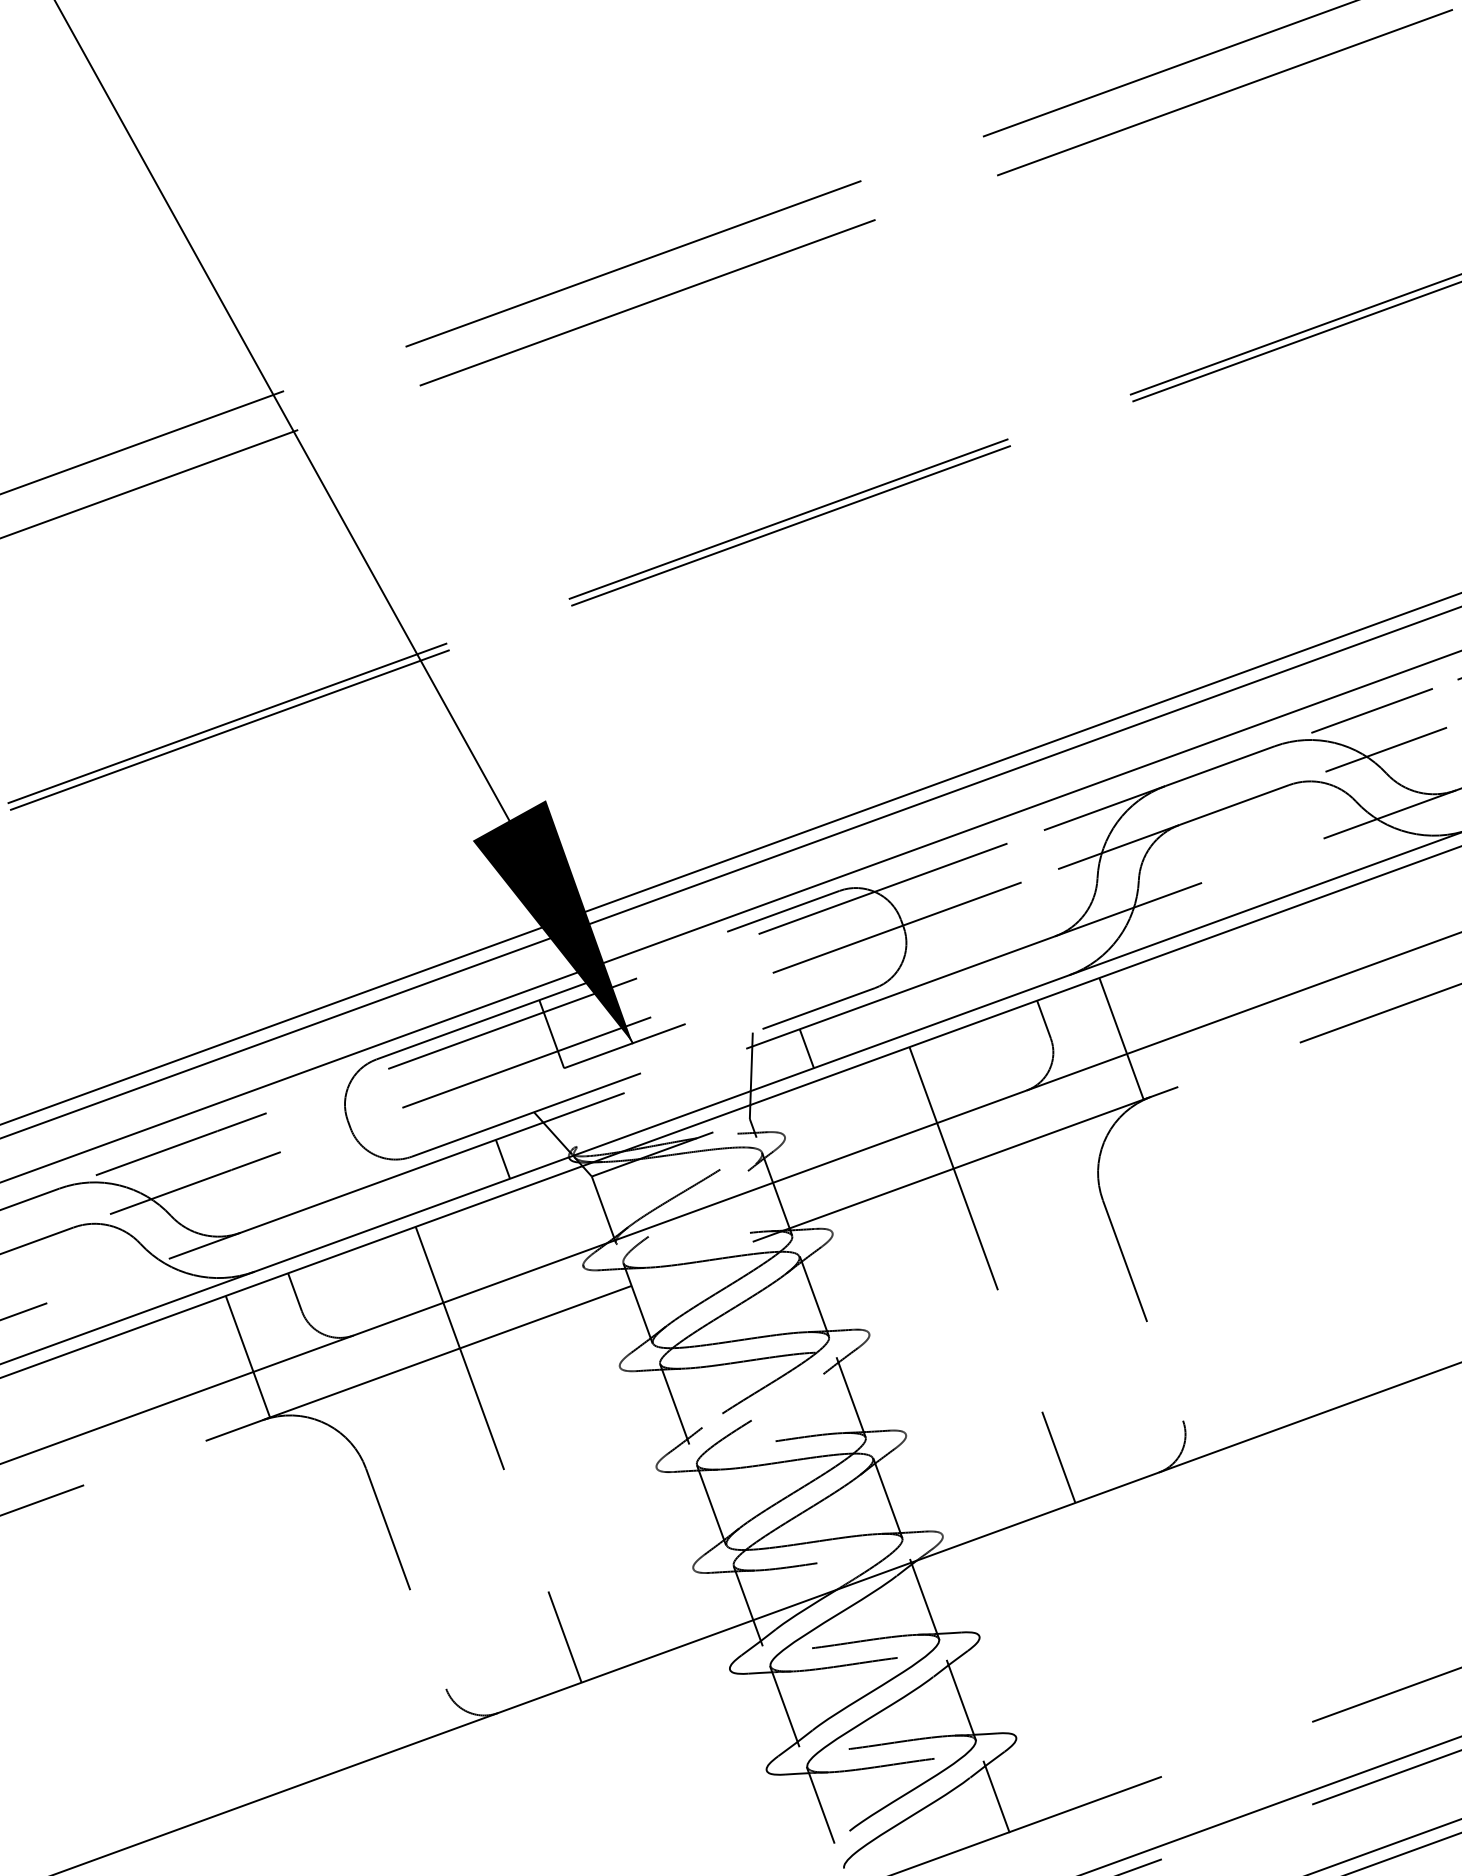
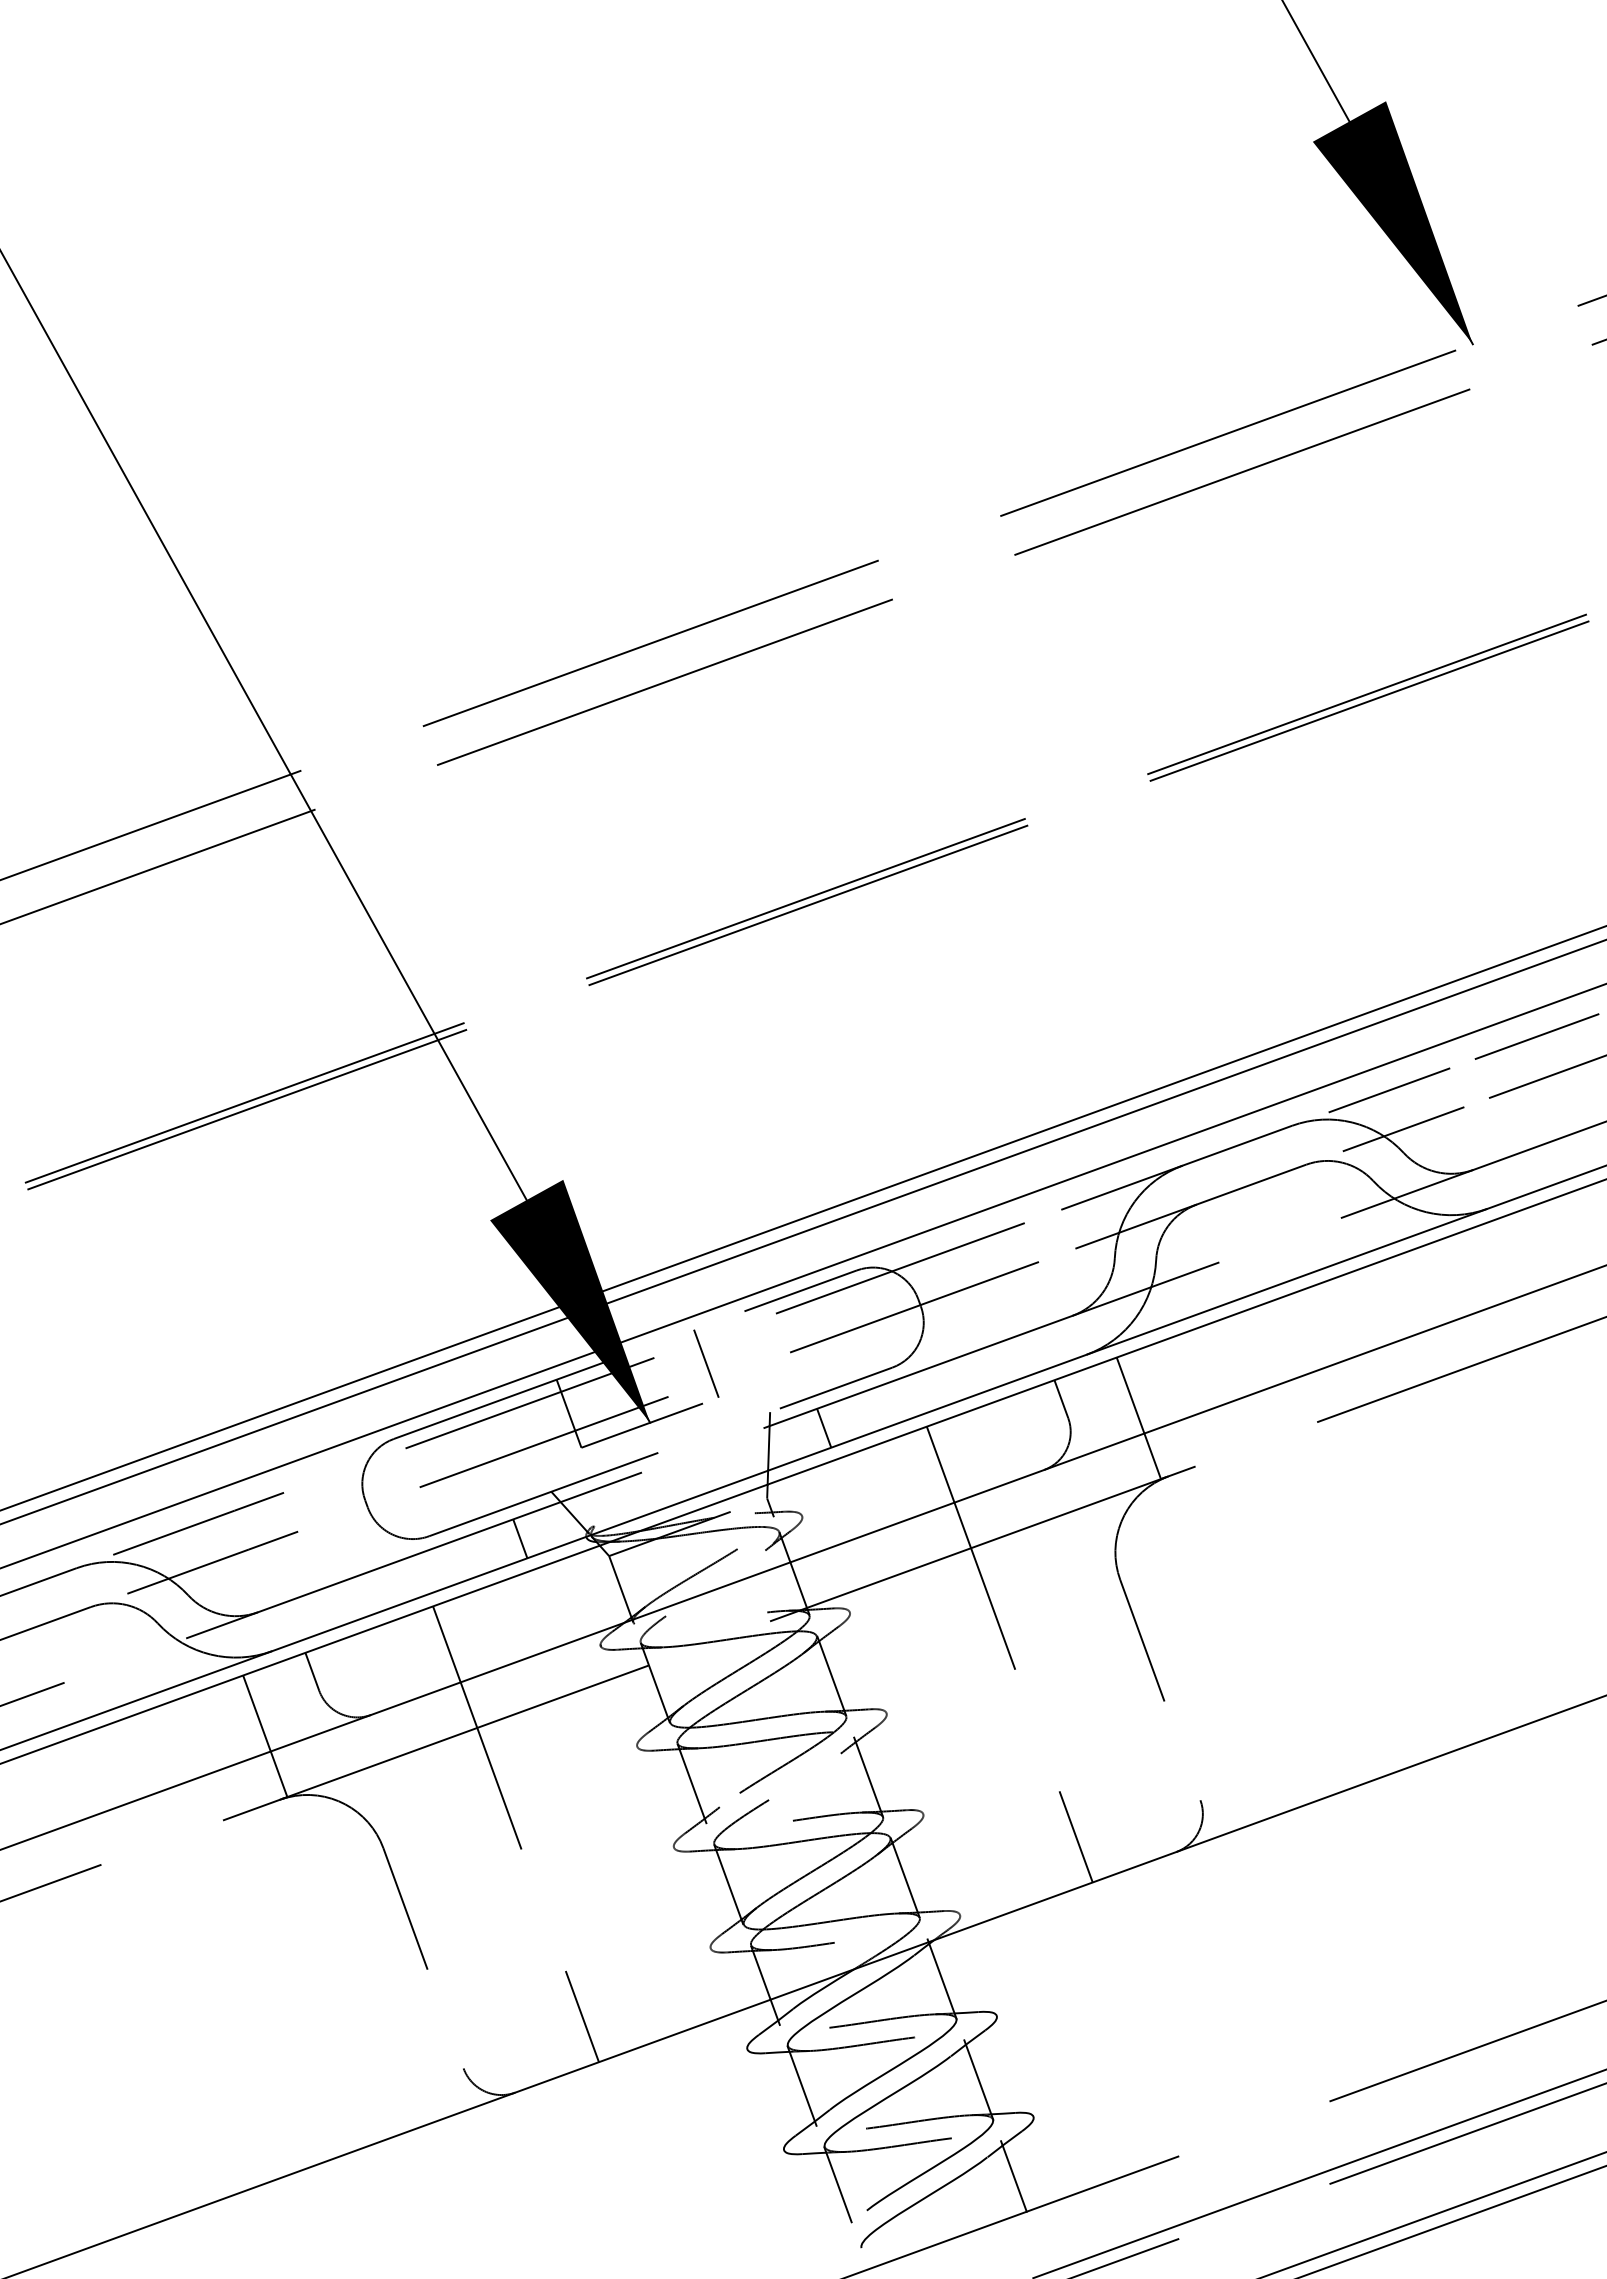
line: (689, 983) -> (706, 1363), added

